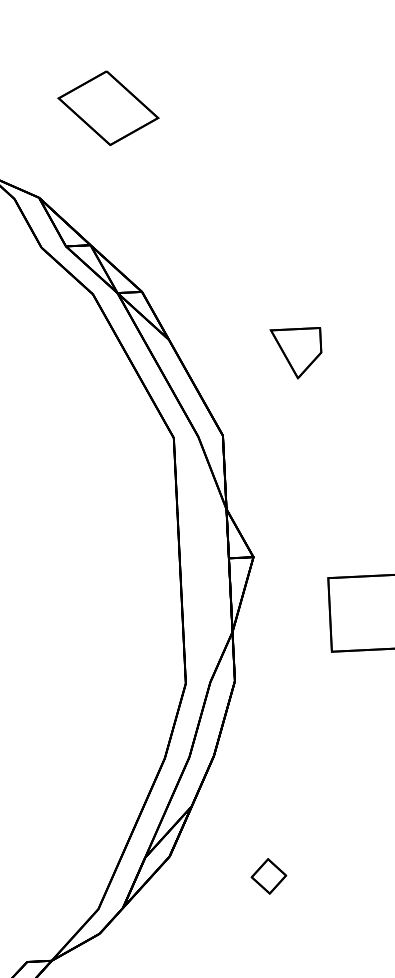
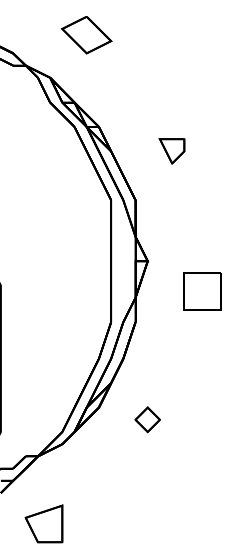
part: (295, 354) -> (171, 151), moved
part: (268, 875) -> (147, 419), size x1.43

